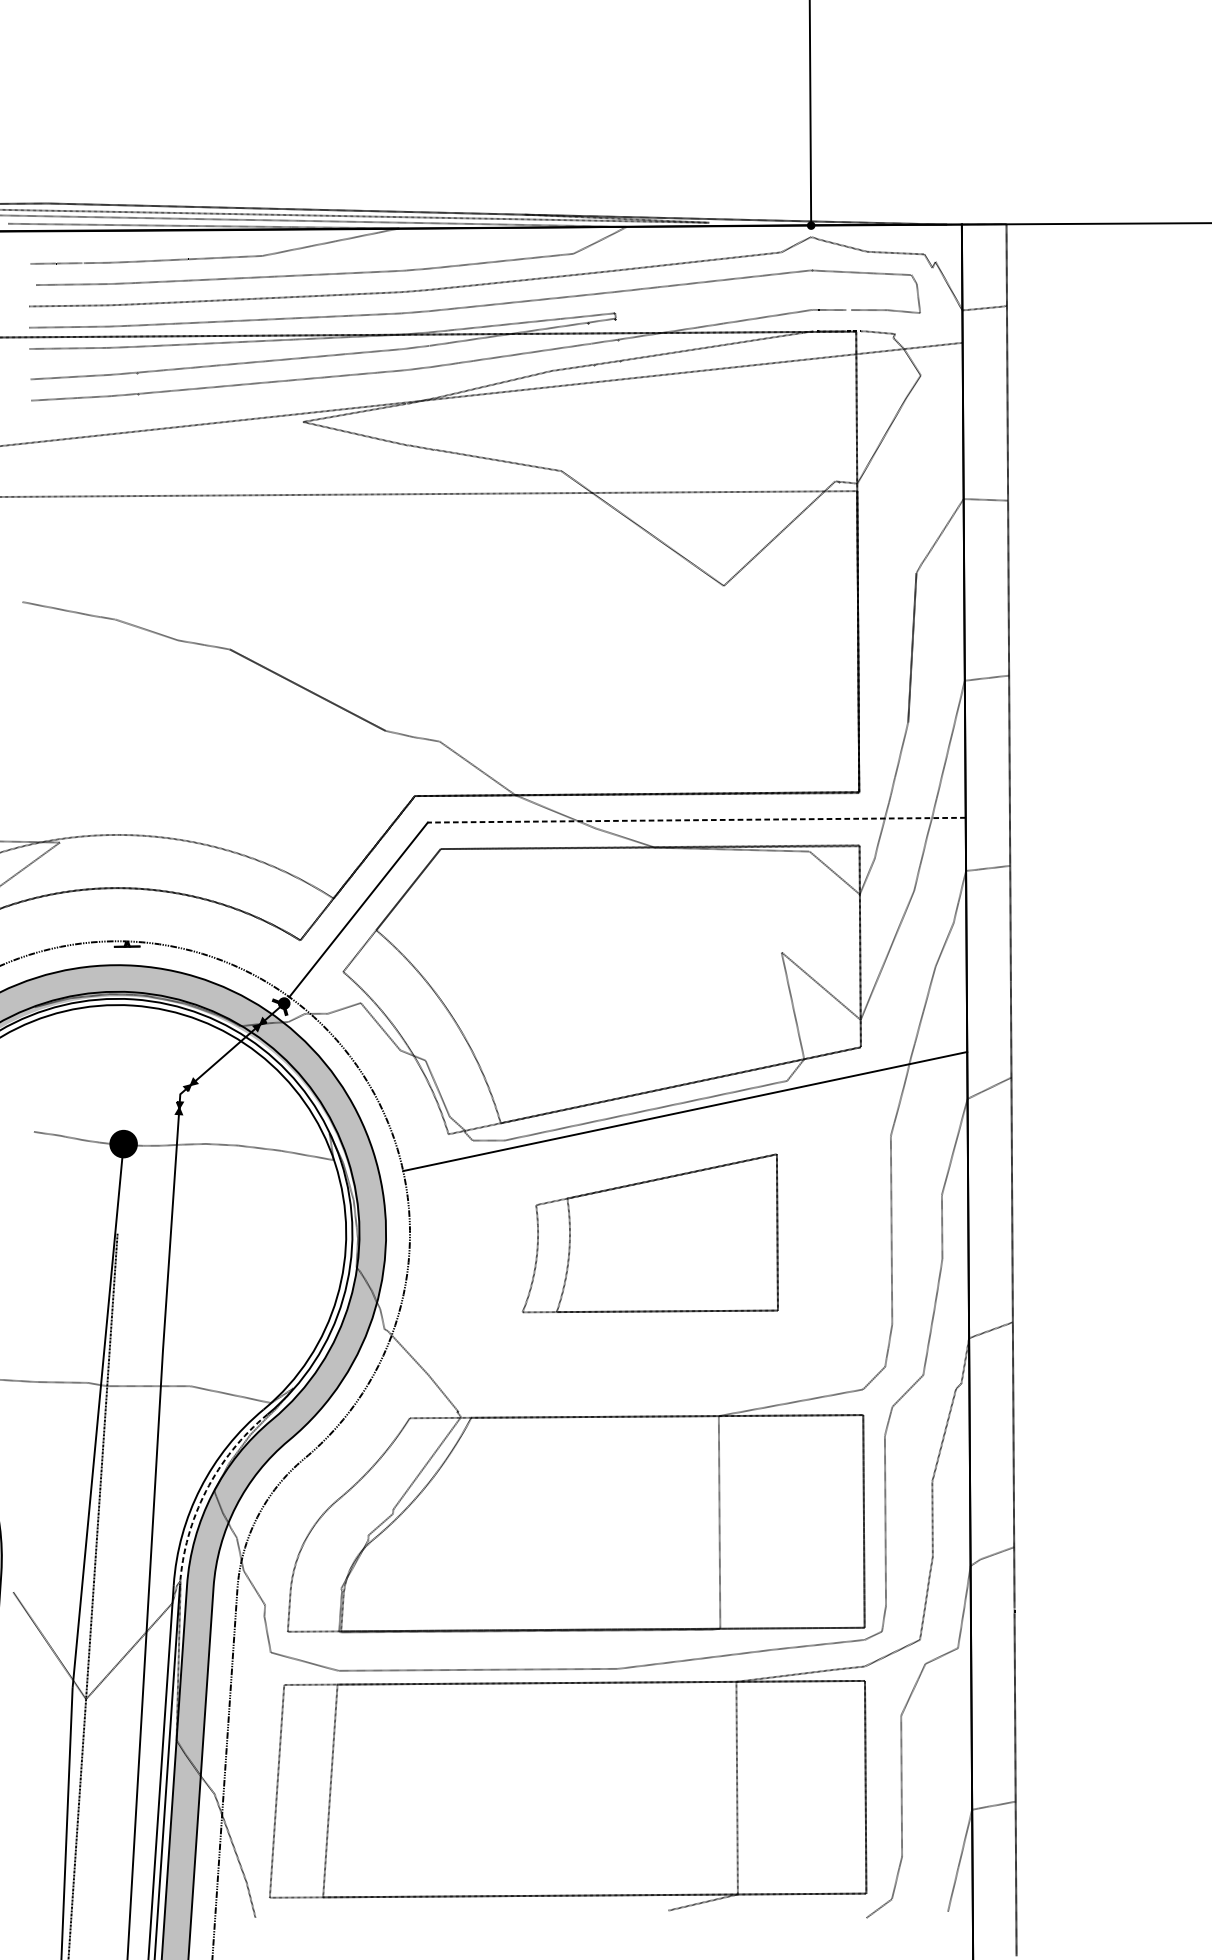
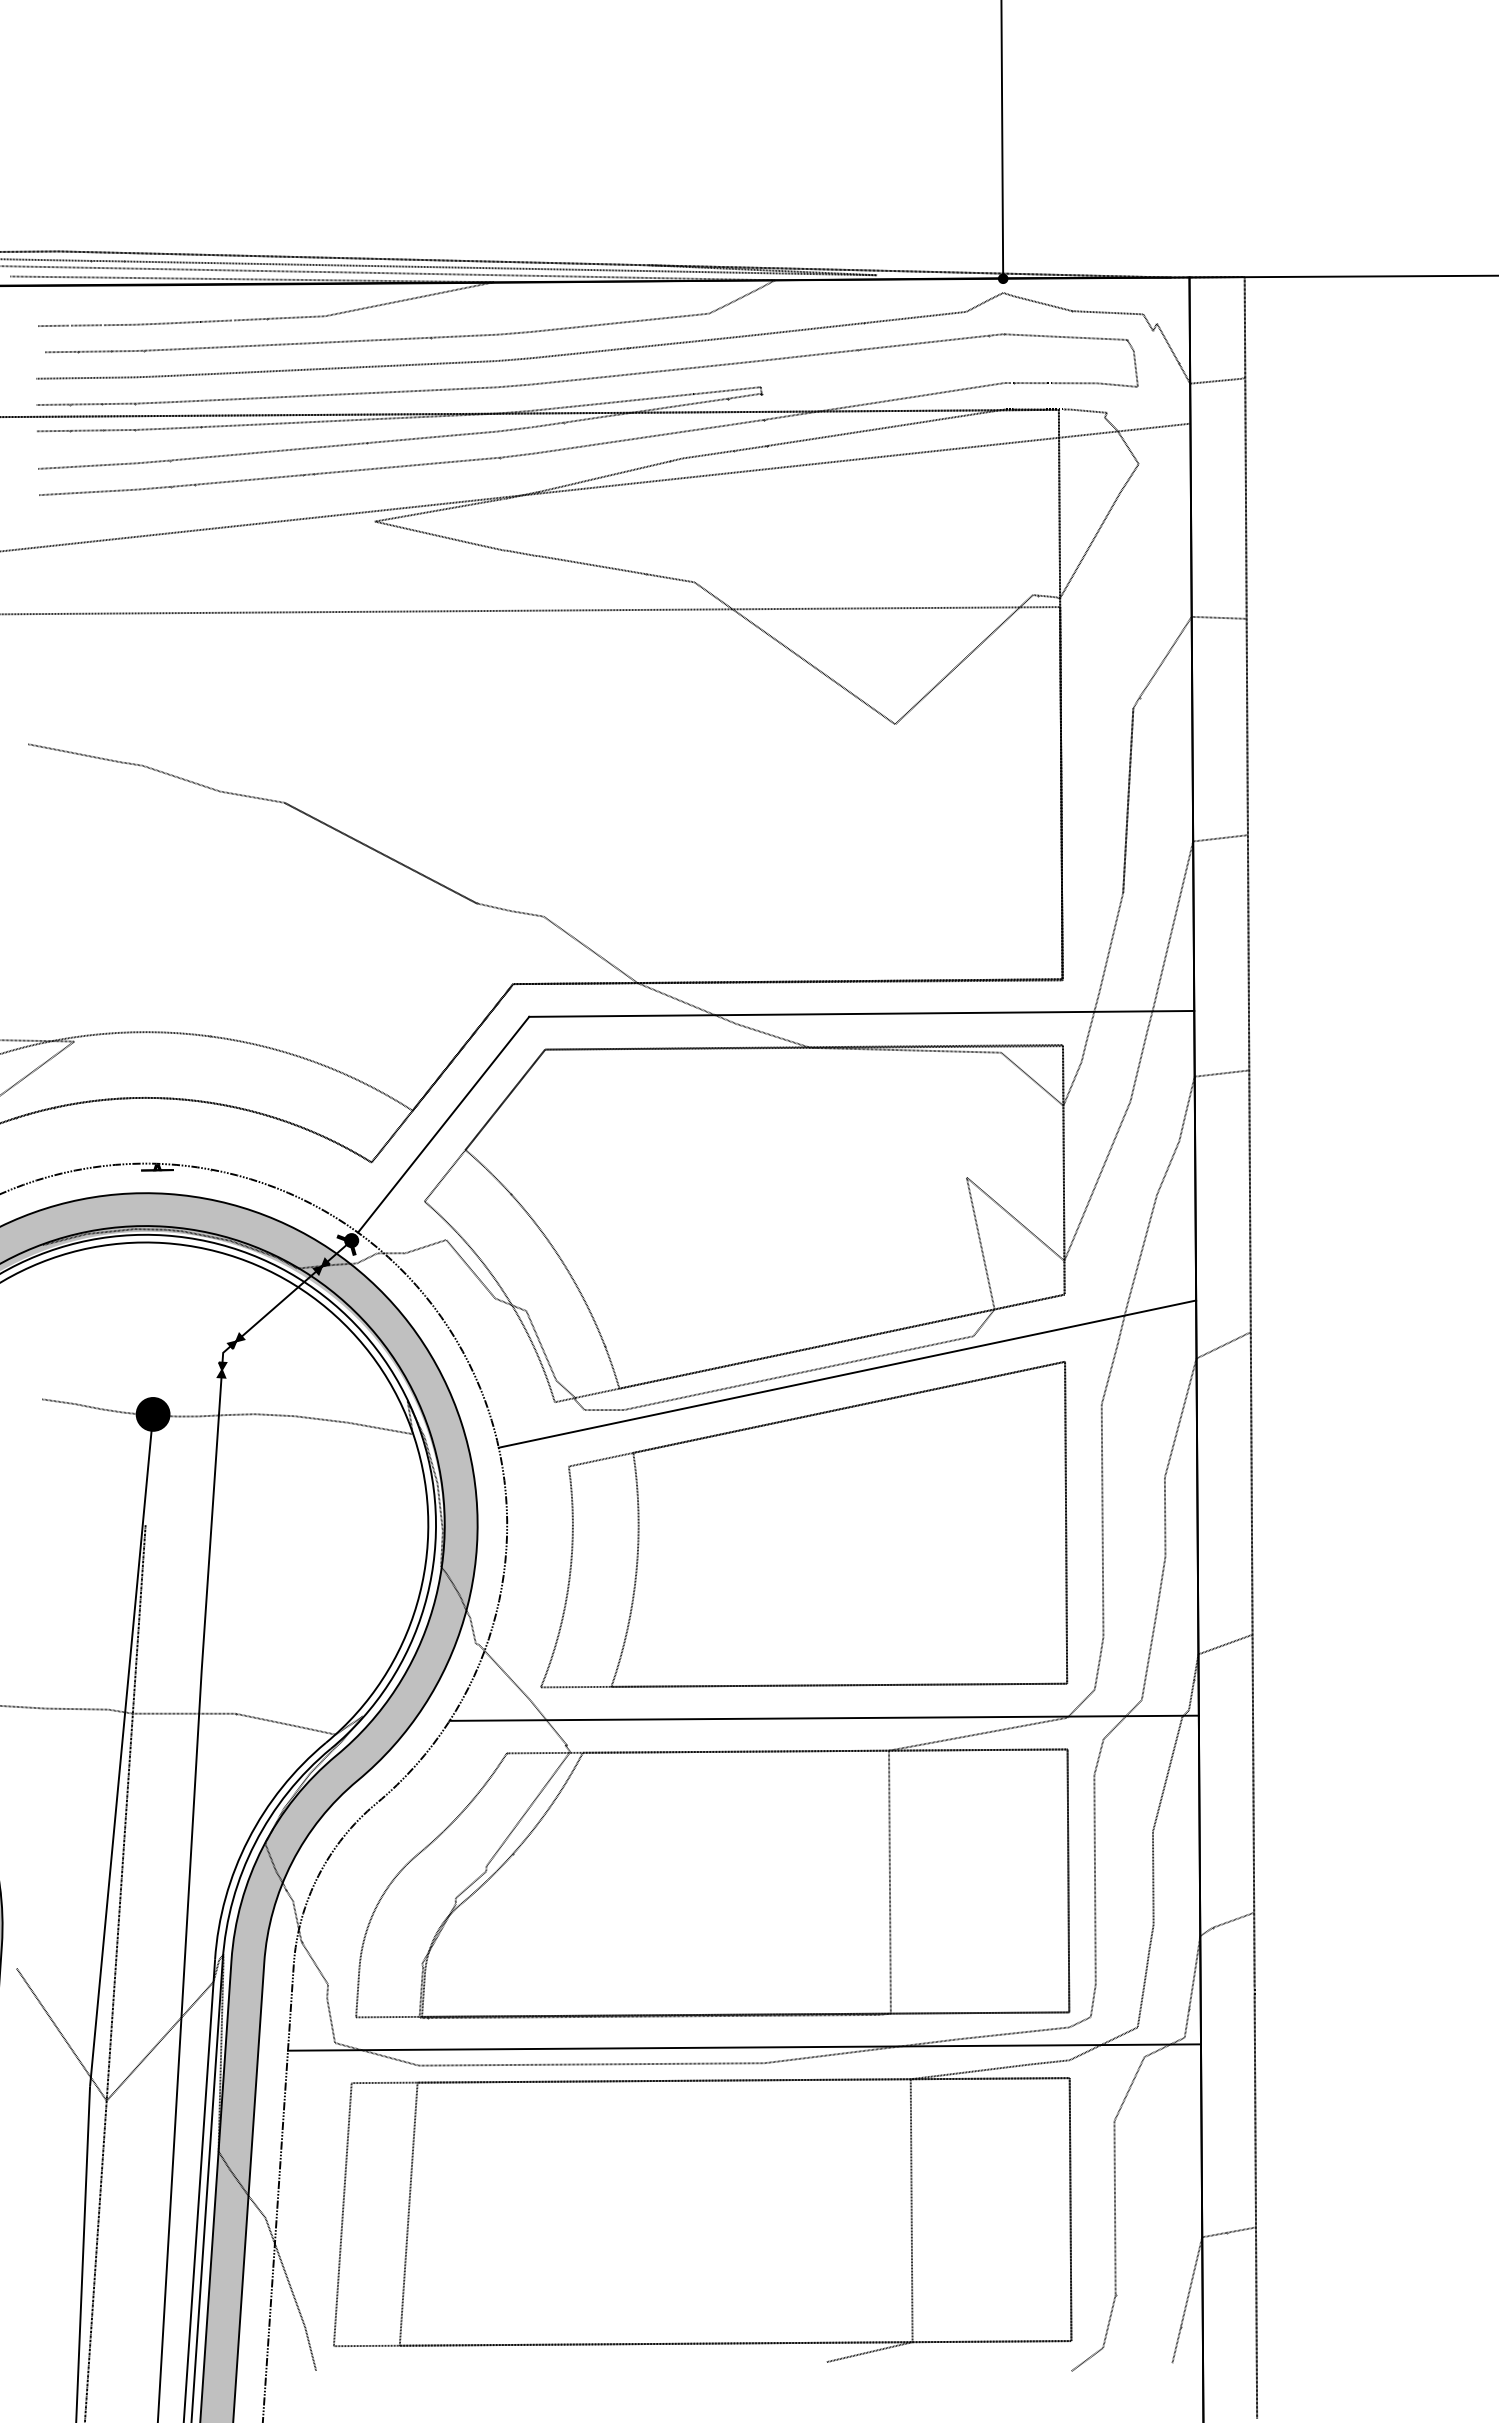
line: (696, 819) -> (861, 1013), dashed -> solid
part: (650, 1233) -> (804, 1524), size x1.67
line: (665, 1389) -> (823, 1717), added
line: (206, 1491) -> (255, 1843), dashed -> solid
line: (601, 1656) -> (743, 2047), added

